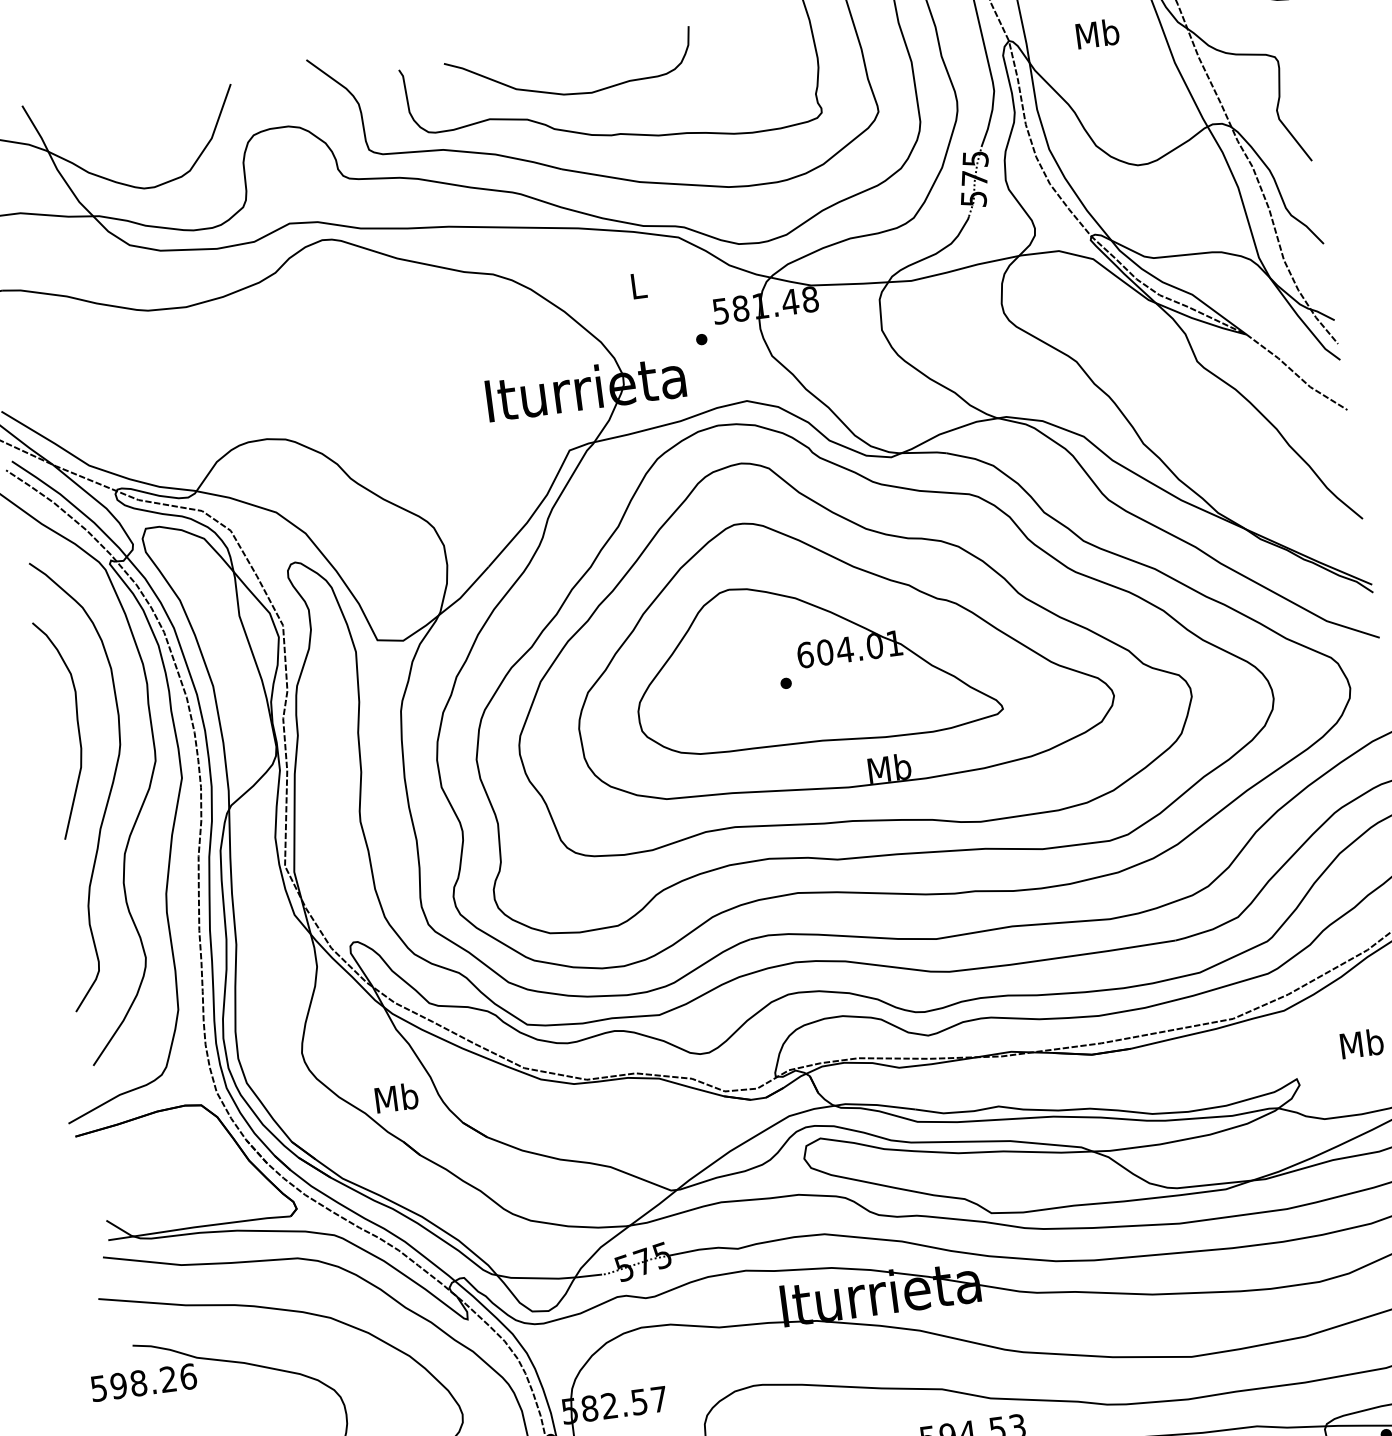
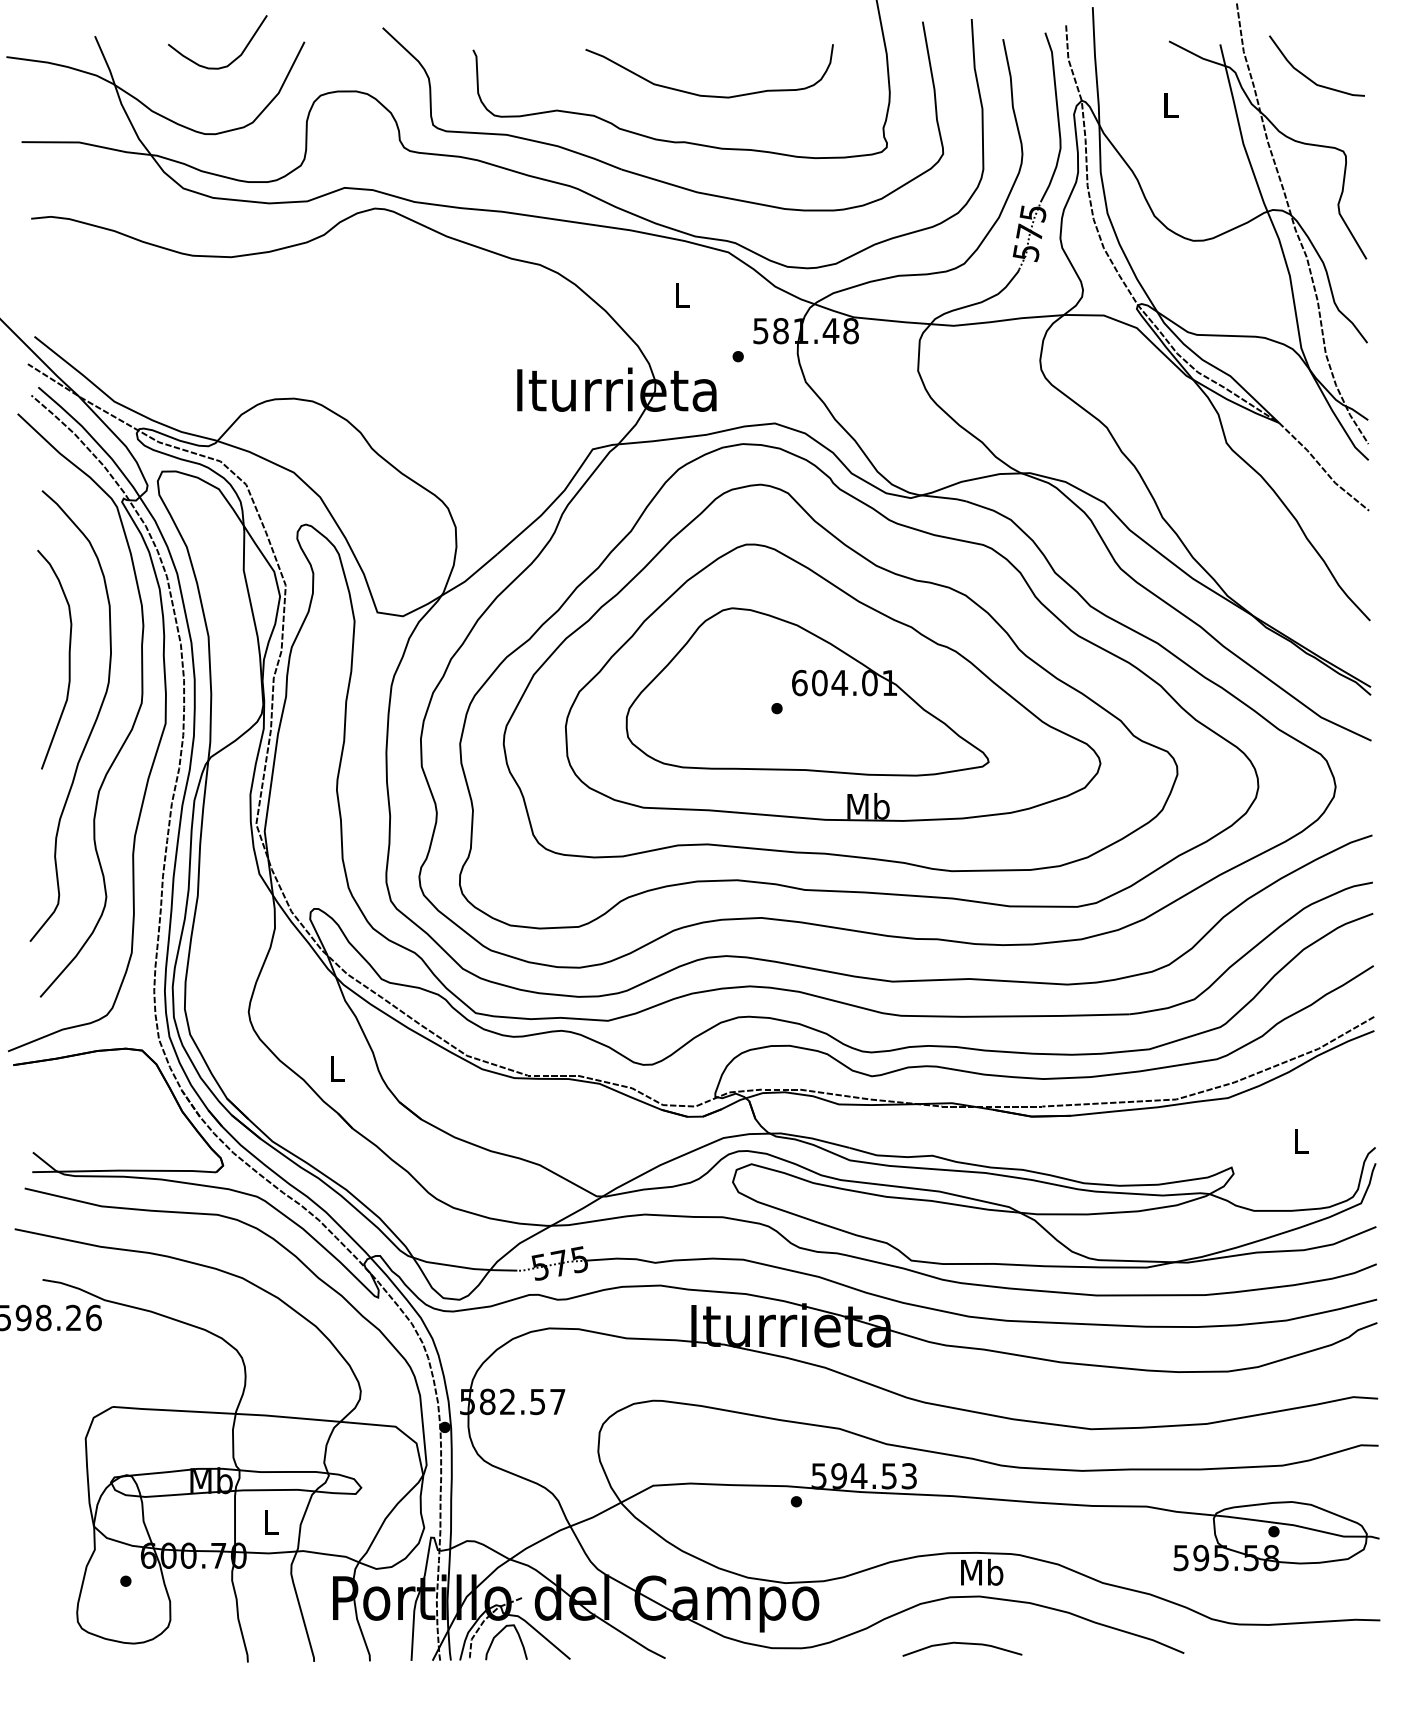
text: (1097, 33) -> (1170, 104), Mb -> L
curve: (572, 93) -> (709, 95), moved
curve: (161, 111) -> (232, 60), added
text: (1361, 1043) -> (1300, 1140), Mb -> L
text: (396, 1097) -> (336, 1068), Mb -> L

